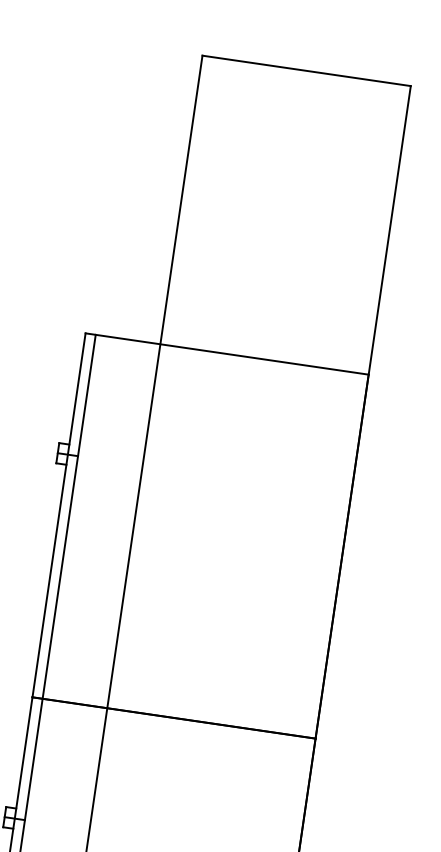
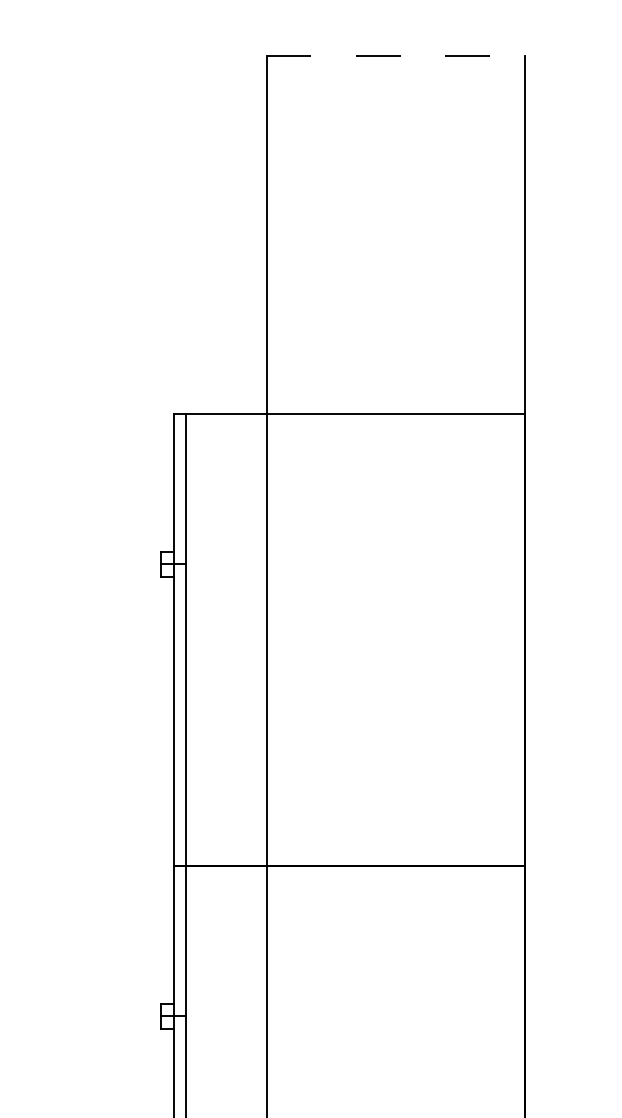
line: (307, 70) -> (396, 55), solid -> dashed

